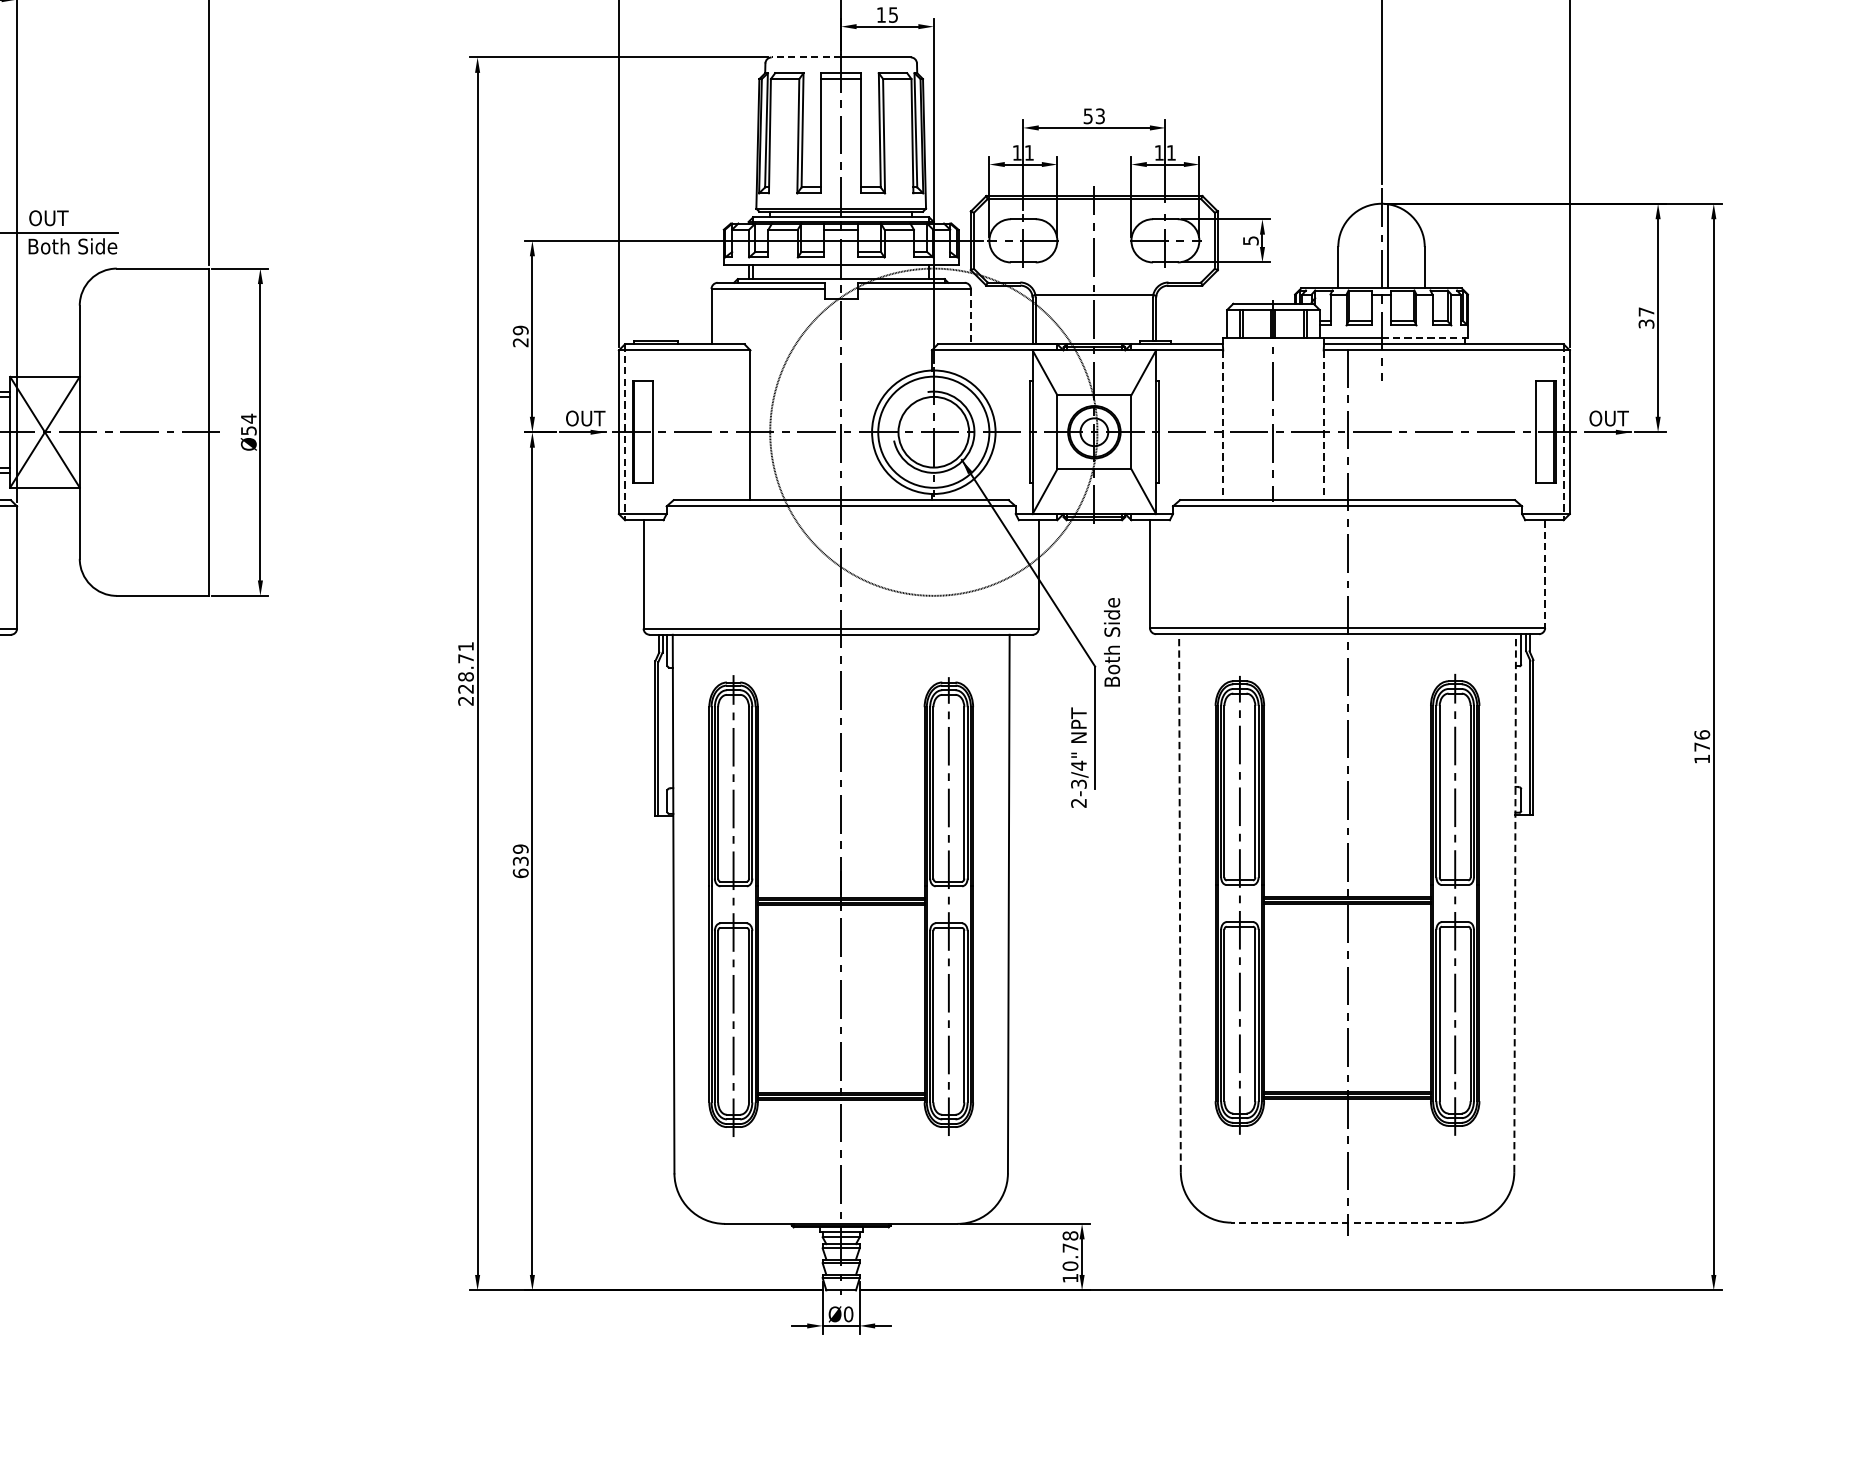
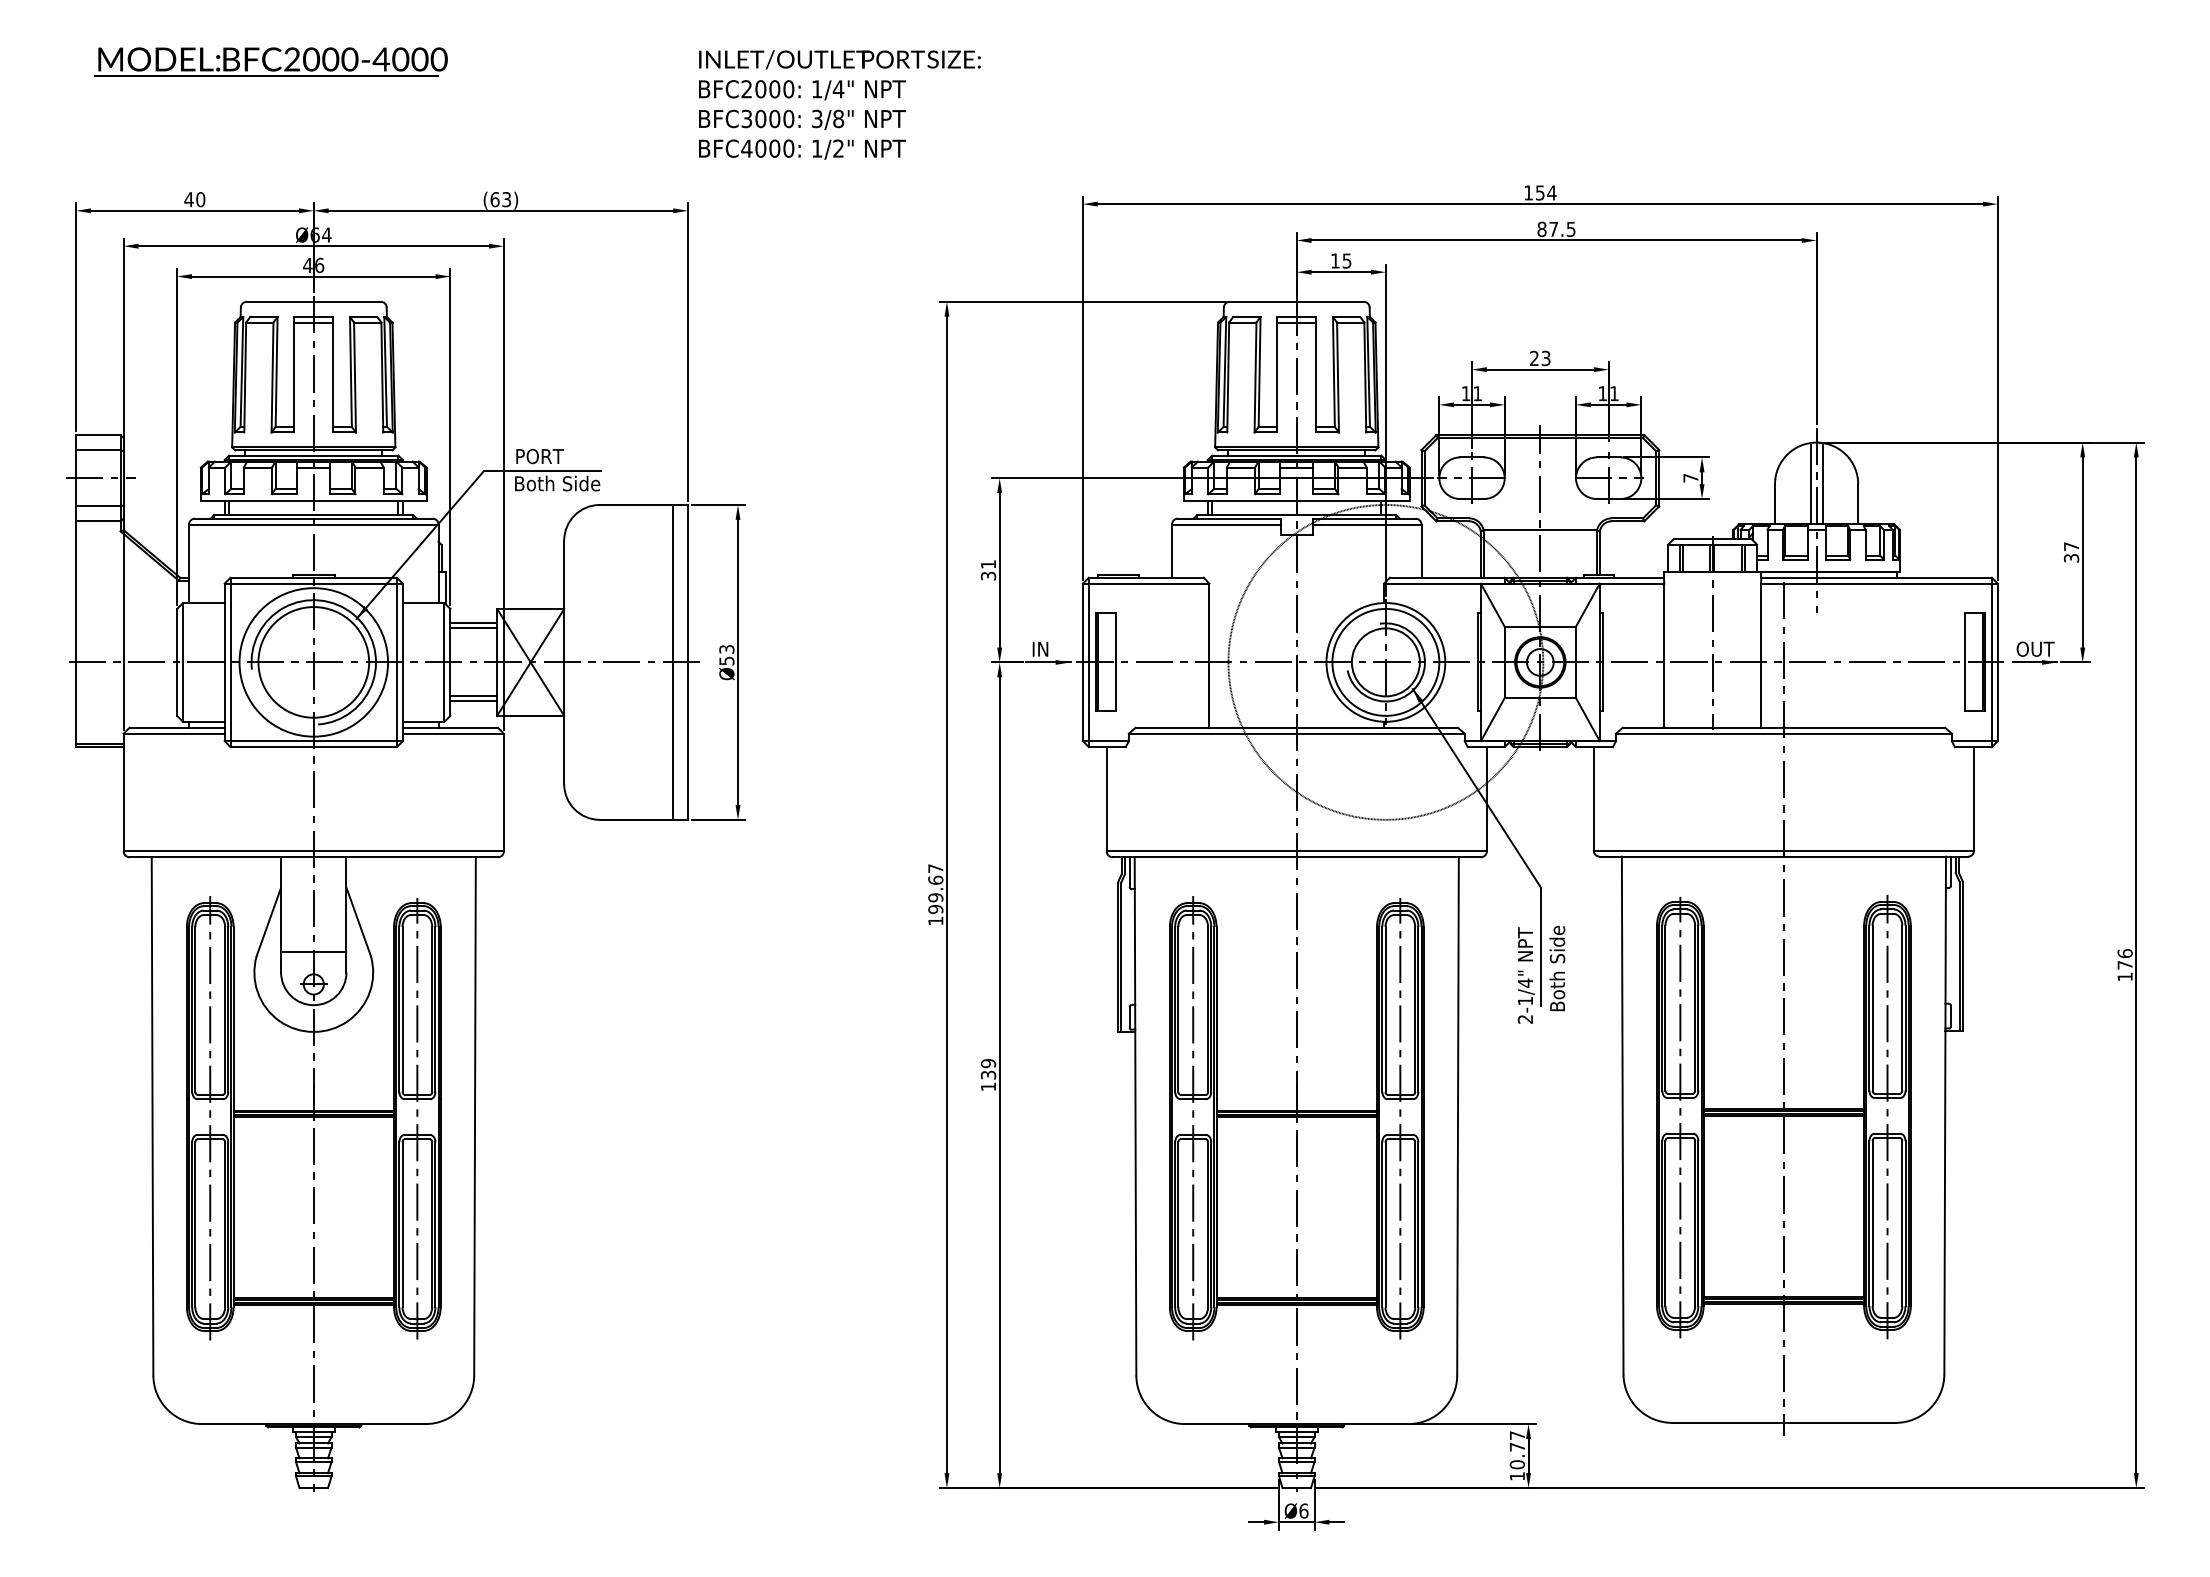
line: (805, 57) -> (1262, 301), dashed -> solid
text: (1088, 116) -> (1534, 358), 53 -> 23
text: (54, 218) -> (539, 456), OUT -> PORT
text: (1250, 241) -> (1690, 478), 5 -> 7
line: (1375, 246) -> (1810, 483), added
line: (970, 316) -> (1421, 551), dashed -> solid
text: (520, 336) -> (988, 570), 29 -> 31
line: (1425, 337) -> (1858, 571), dashed -> solid
text: (585, 417) -> (1050, 648), OUT -> IN
text: (248, 418) -> (726, 649), Ø54 -> Ø53
line: (1223, 426) -> (1664, 656), dashed -> solid
line: (1324, 426) -> (1761, 656), dashed -> solid
line: (193, 431) -> (673, 661), added
line: (624, 432) -> (1088, 662), dashed -> solid
line: (1563, 432) -> (1991, 662), dashed -> solid
line: (1545, 573) -> (1974, 798), dashed -> solid
text: (1112, 642) -> (1557, 968), moved
text: (465, 673) -> (935, 894), 228.71 -> 199.67
text: (1078, 783) -> (1525, 1000), 2-3/4" -> 2-1/4"
text: (520, 873) -> (988, 1086), 639 -> 139
line: (1179, 903) -> (1622, 1115), dashed -> solid
line: (1515, 903) -> (1945, 1115), dashed -> solid
line: (1347, 1222) -> (1783, 1422), dashed -> solid
text: (1070, 1235) -> (1517, 1435), 10.78 -> 10.77
text: (848, 1313) -> (1303, 1510), Ø0 -> Ø6

